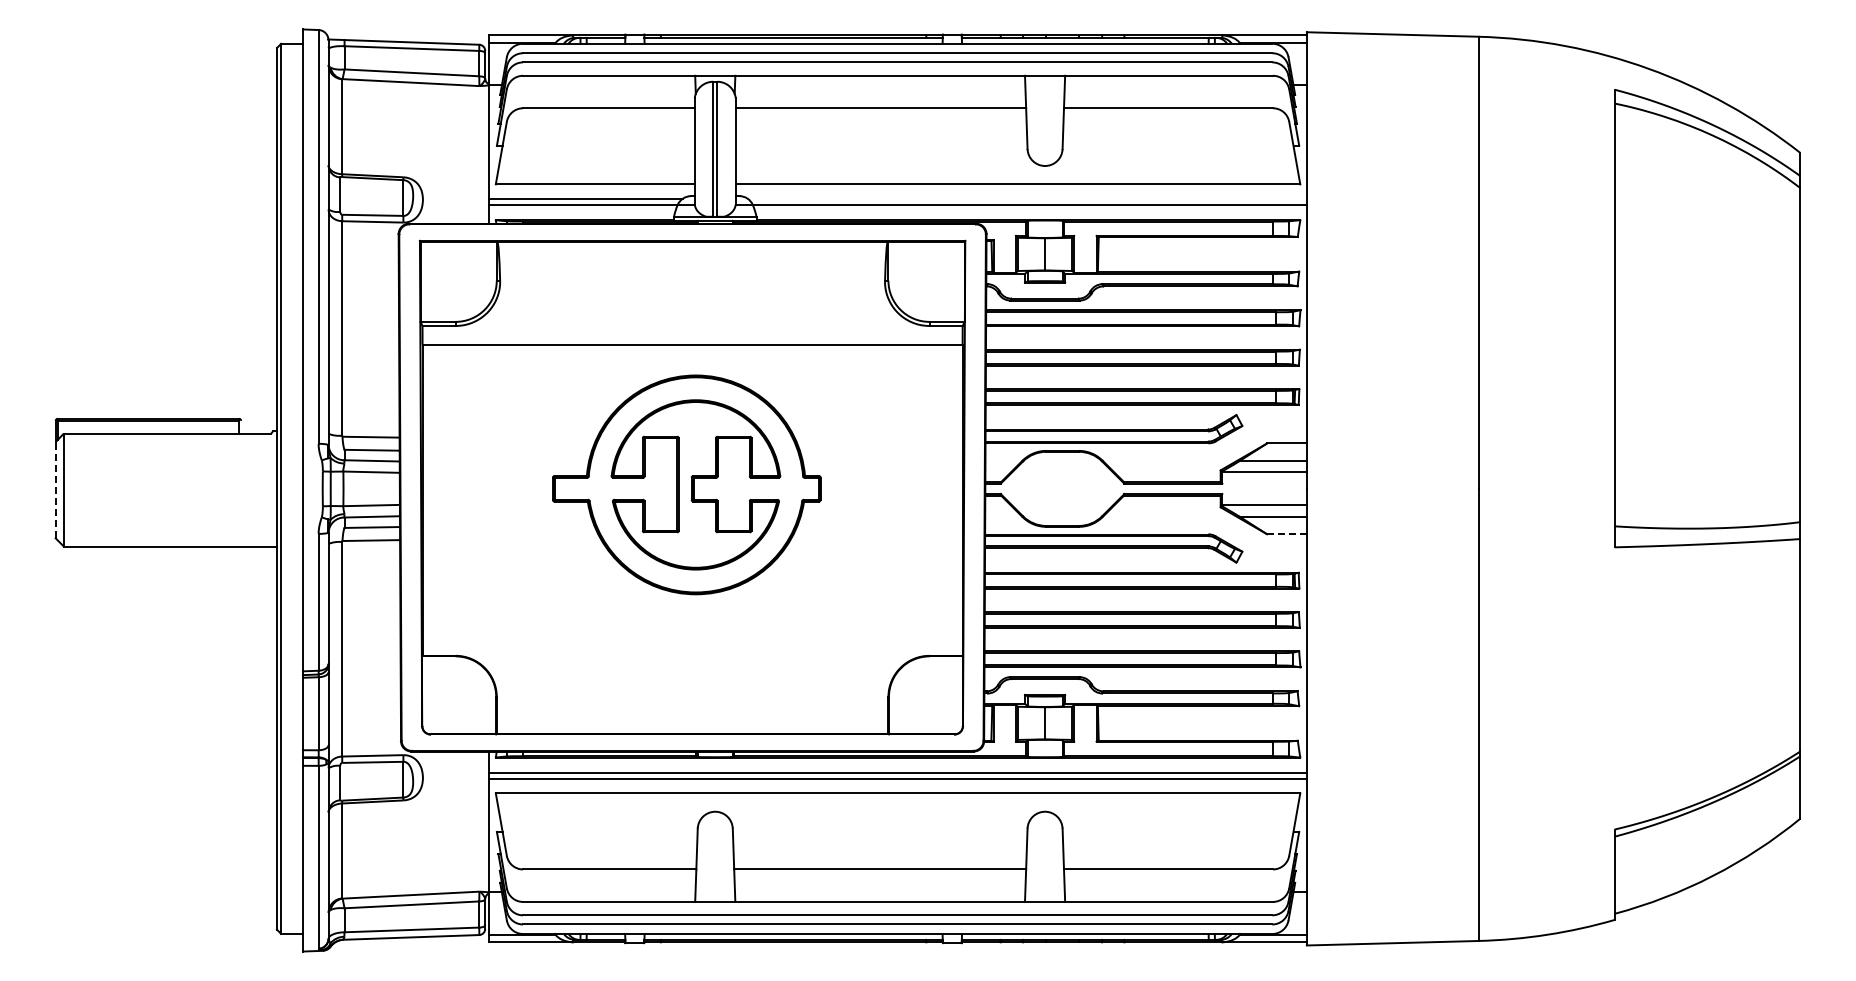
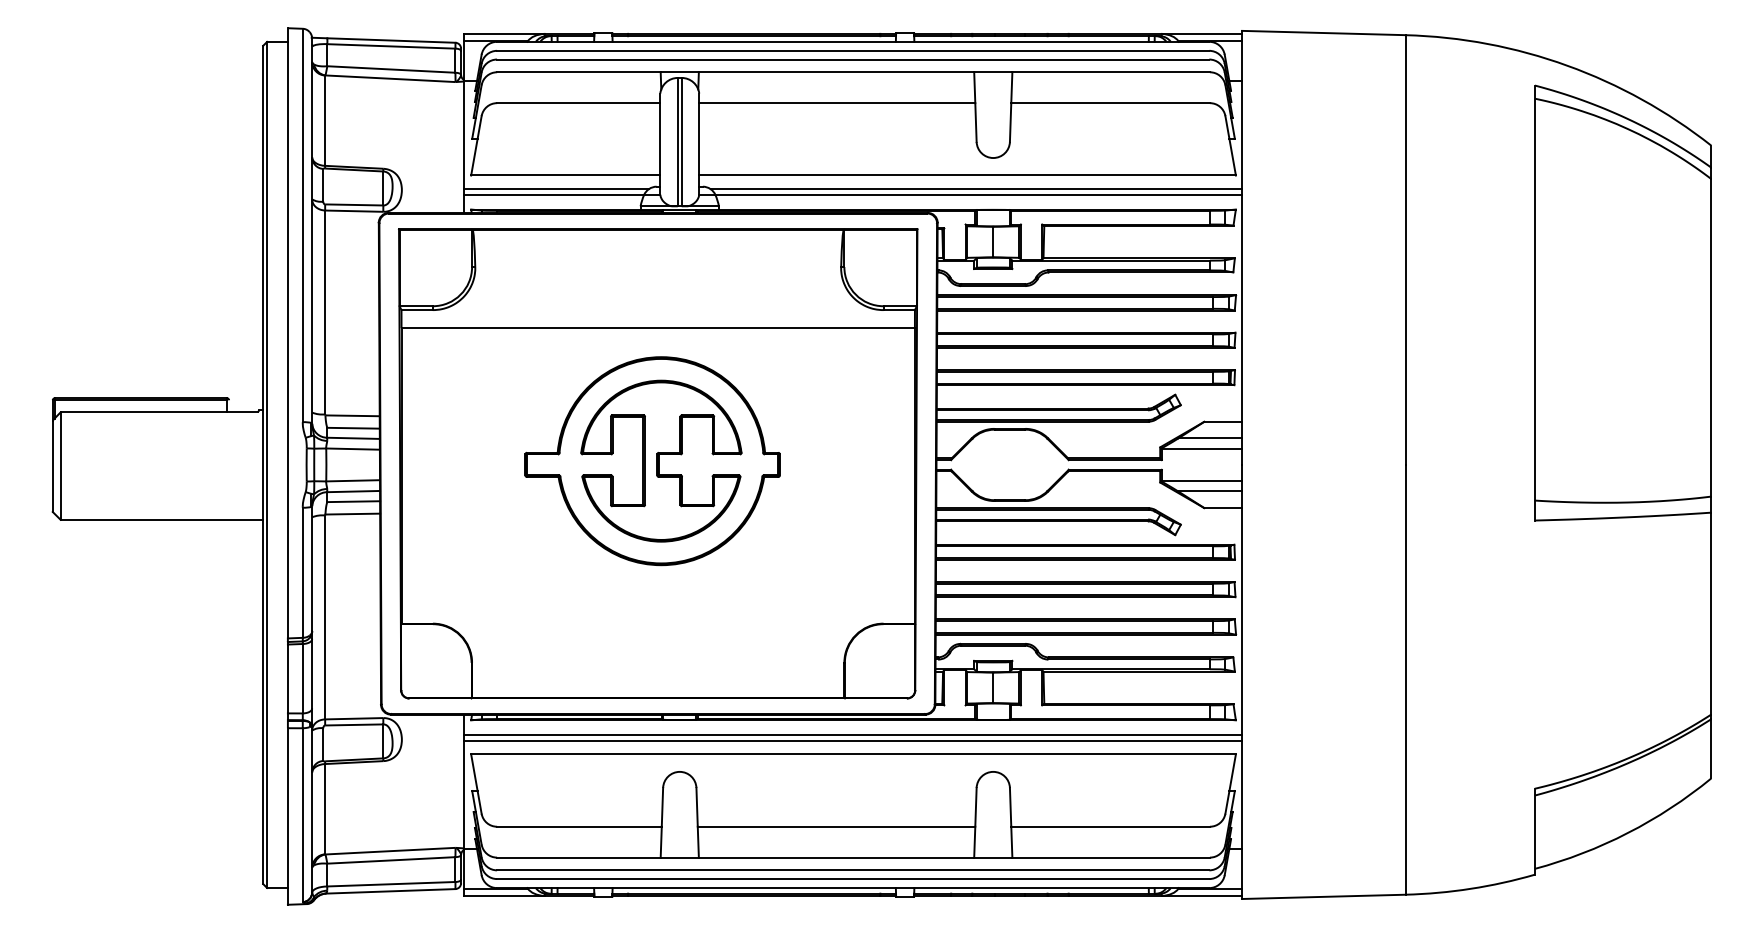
line: (1026, 198) -> (975, 188), added
line: (55, 489) -> (52, 465), dashed -> solid
line: (1287, 534) -> (1223, 508), dashed -> solid

